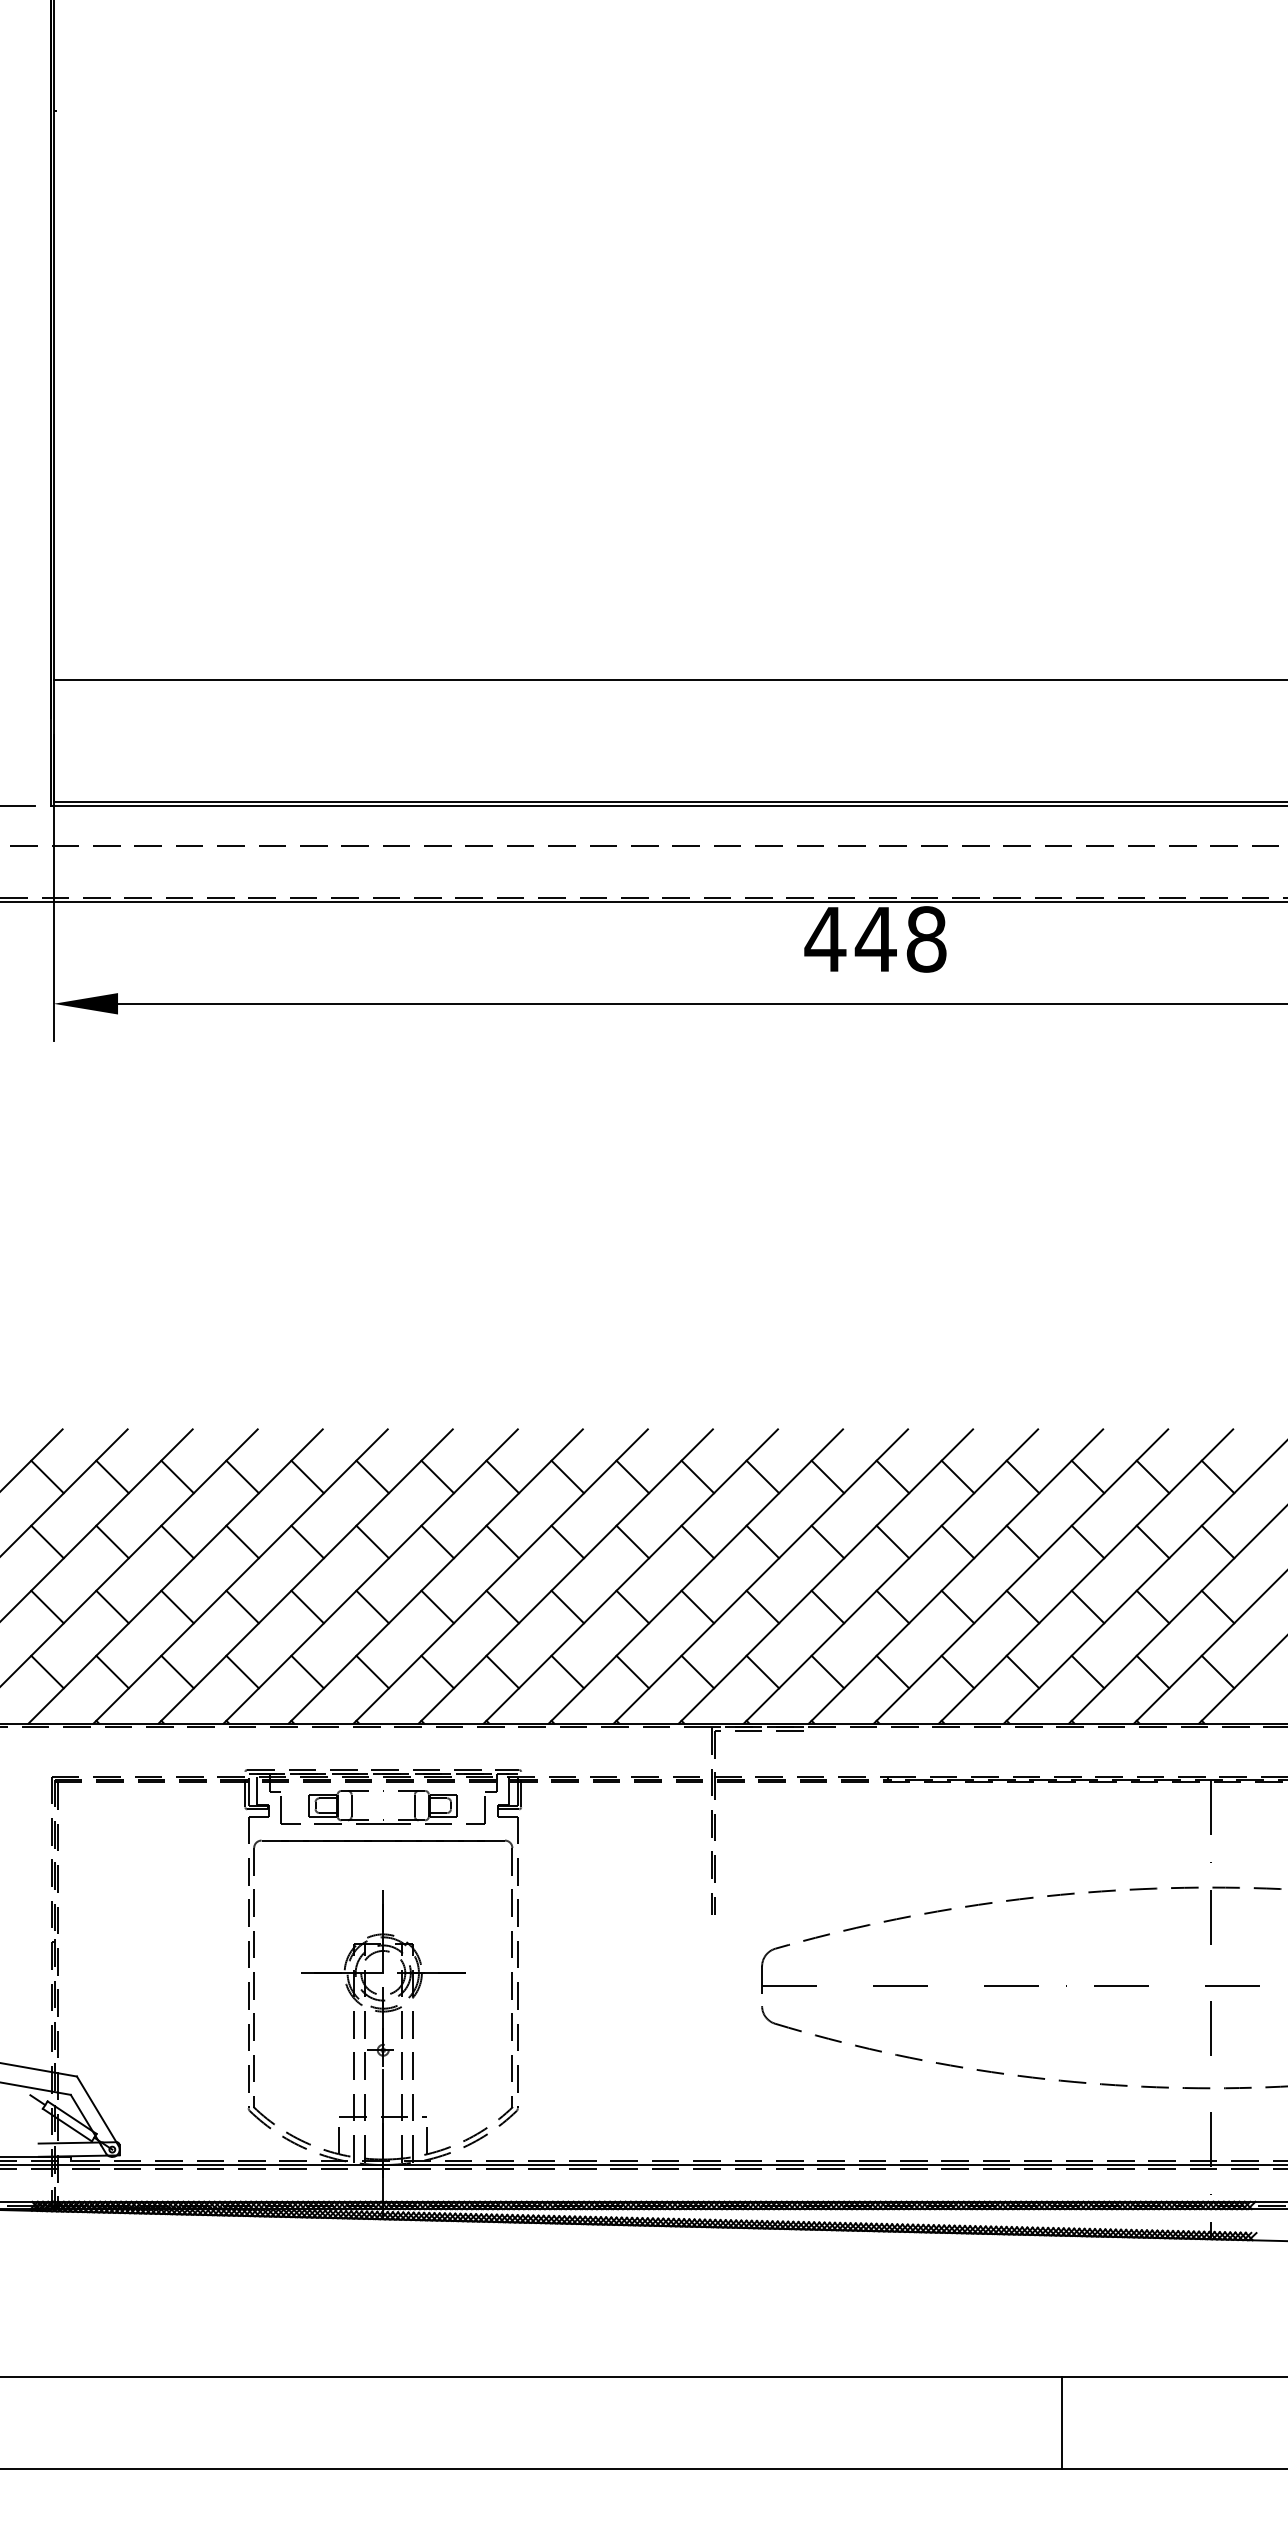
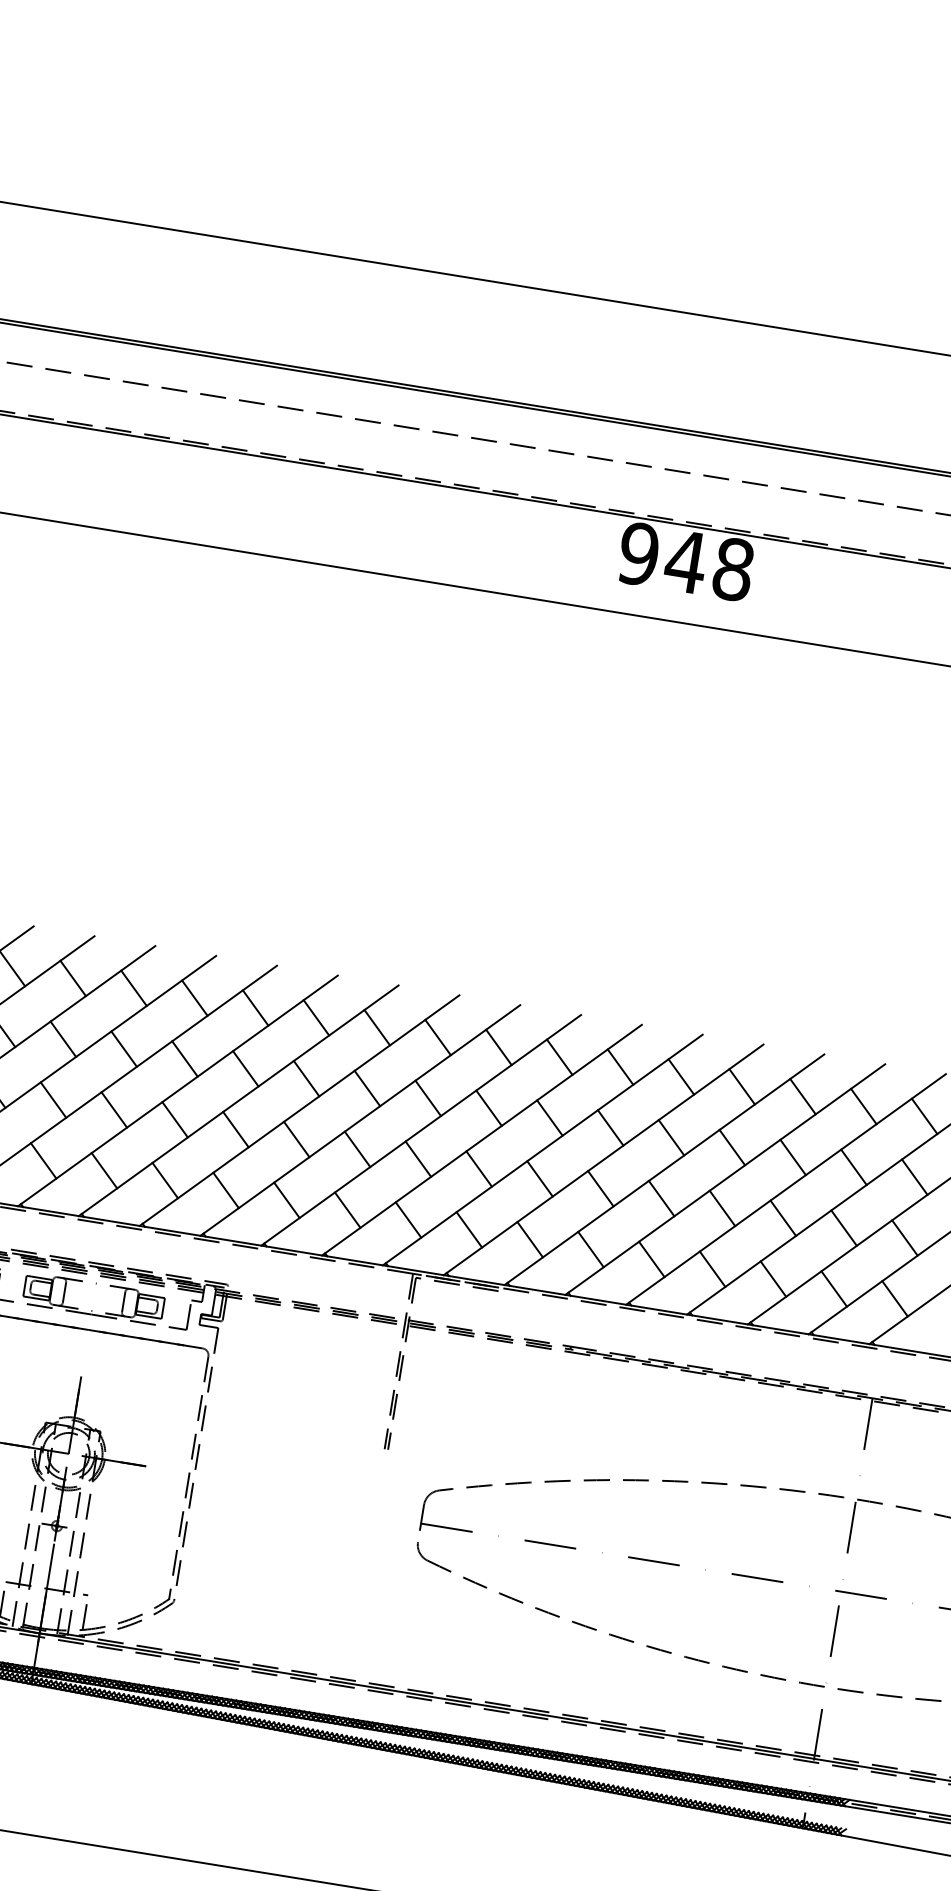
text: (825, 939) -> (638, 554), 448 -> 948

